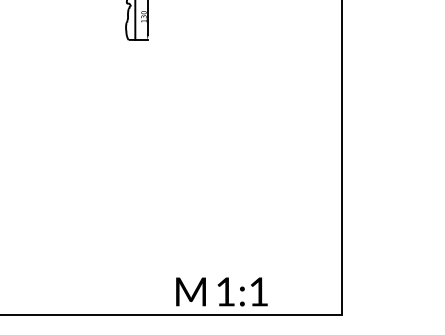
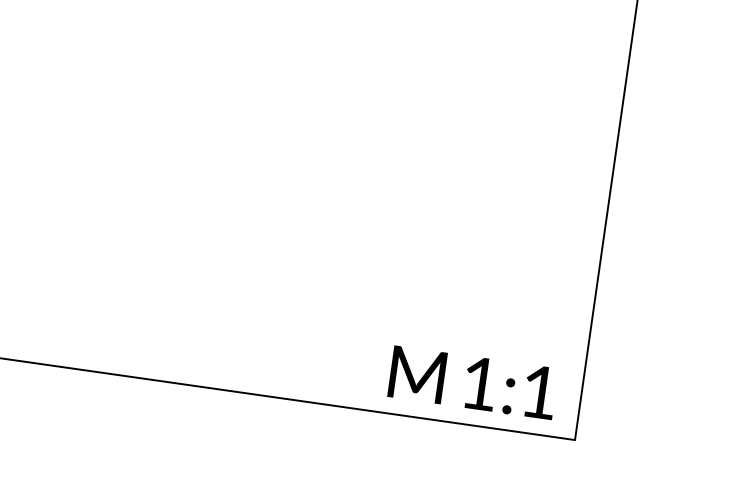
text: (221, 291) -> (472, 381), moved

